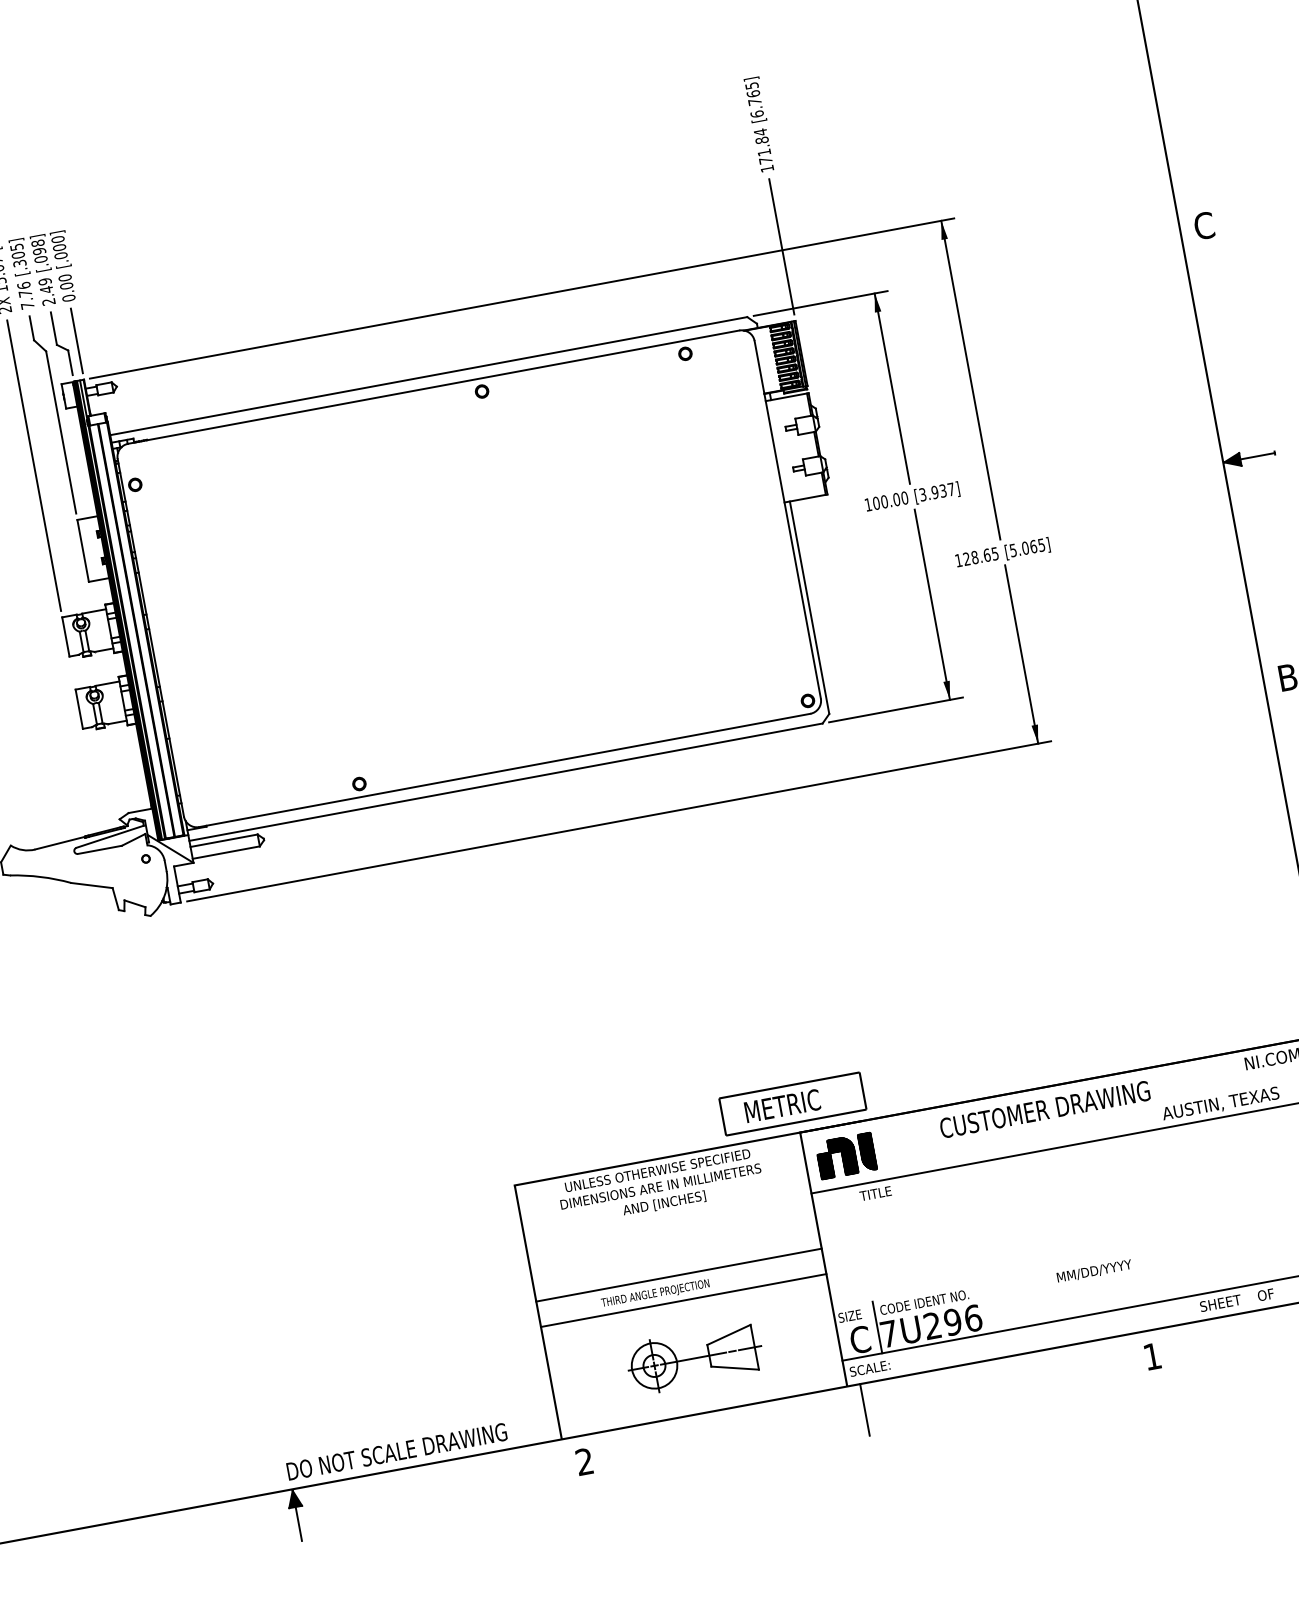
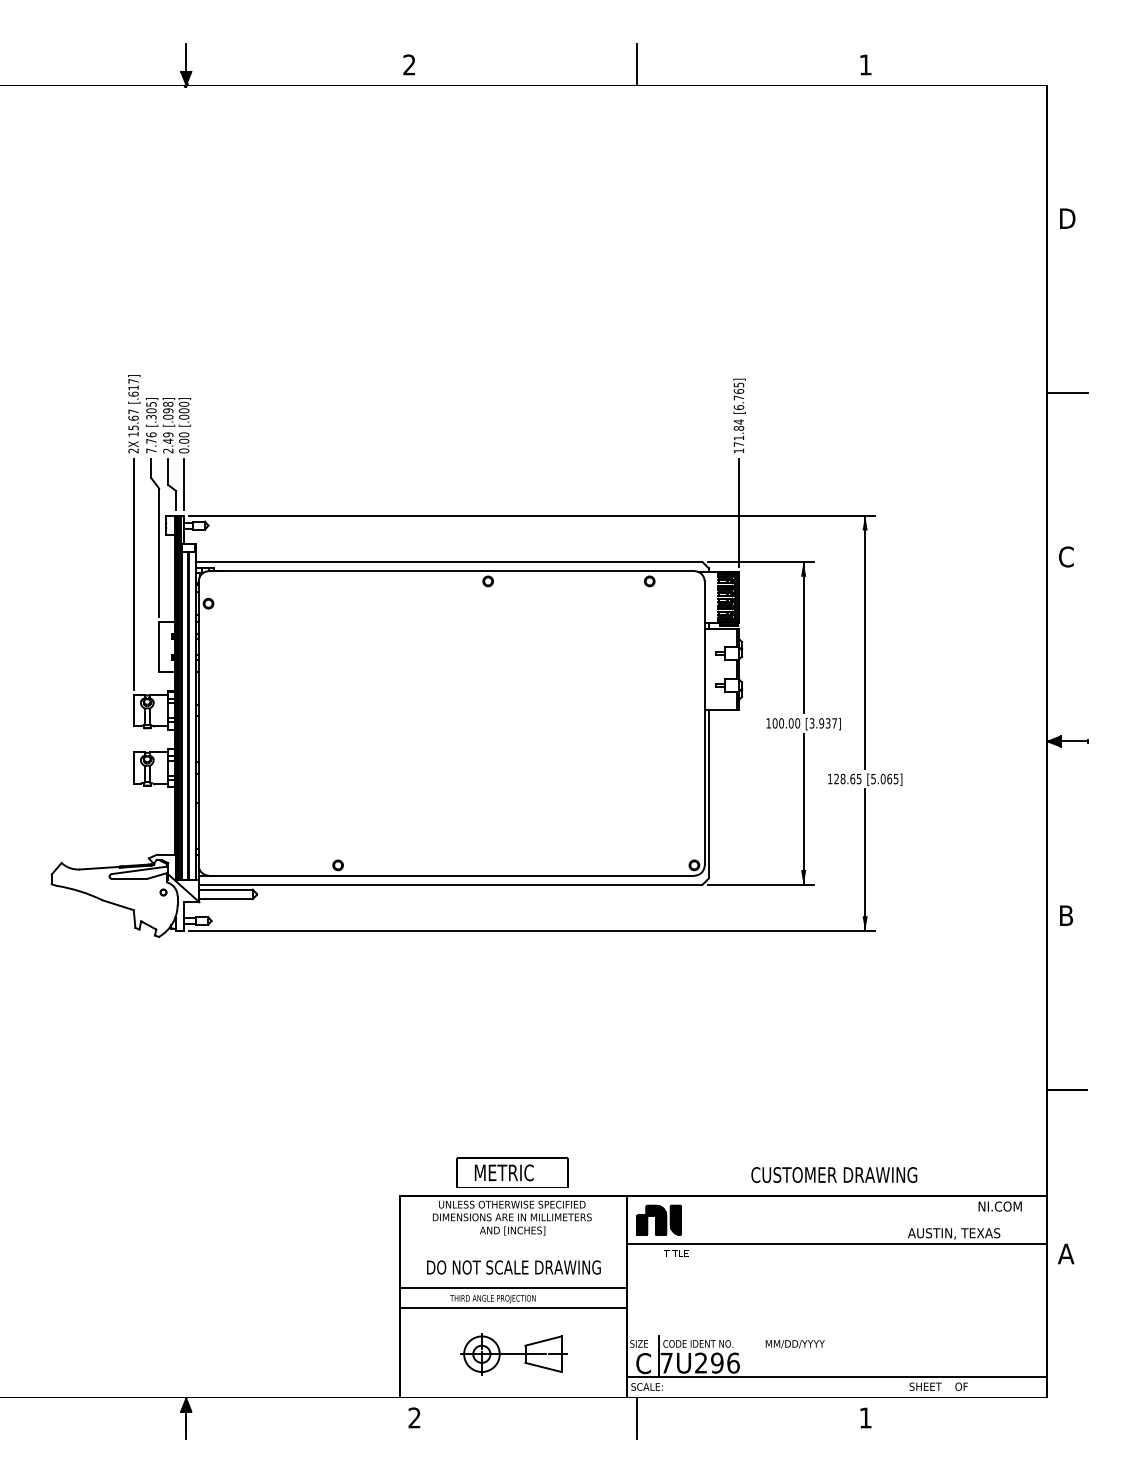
line: (1167, 18) -> (1067, 392), added
text: (792, 1103) -> (512, 1172), moved
text: (1045, 1108) -> (834, 1174), moved
text: (1093, 1271) -> (794, 1344), moved
text: (396, 1451) -> (513, 1267), moved

